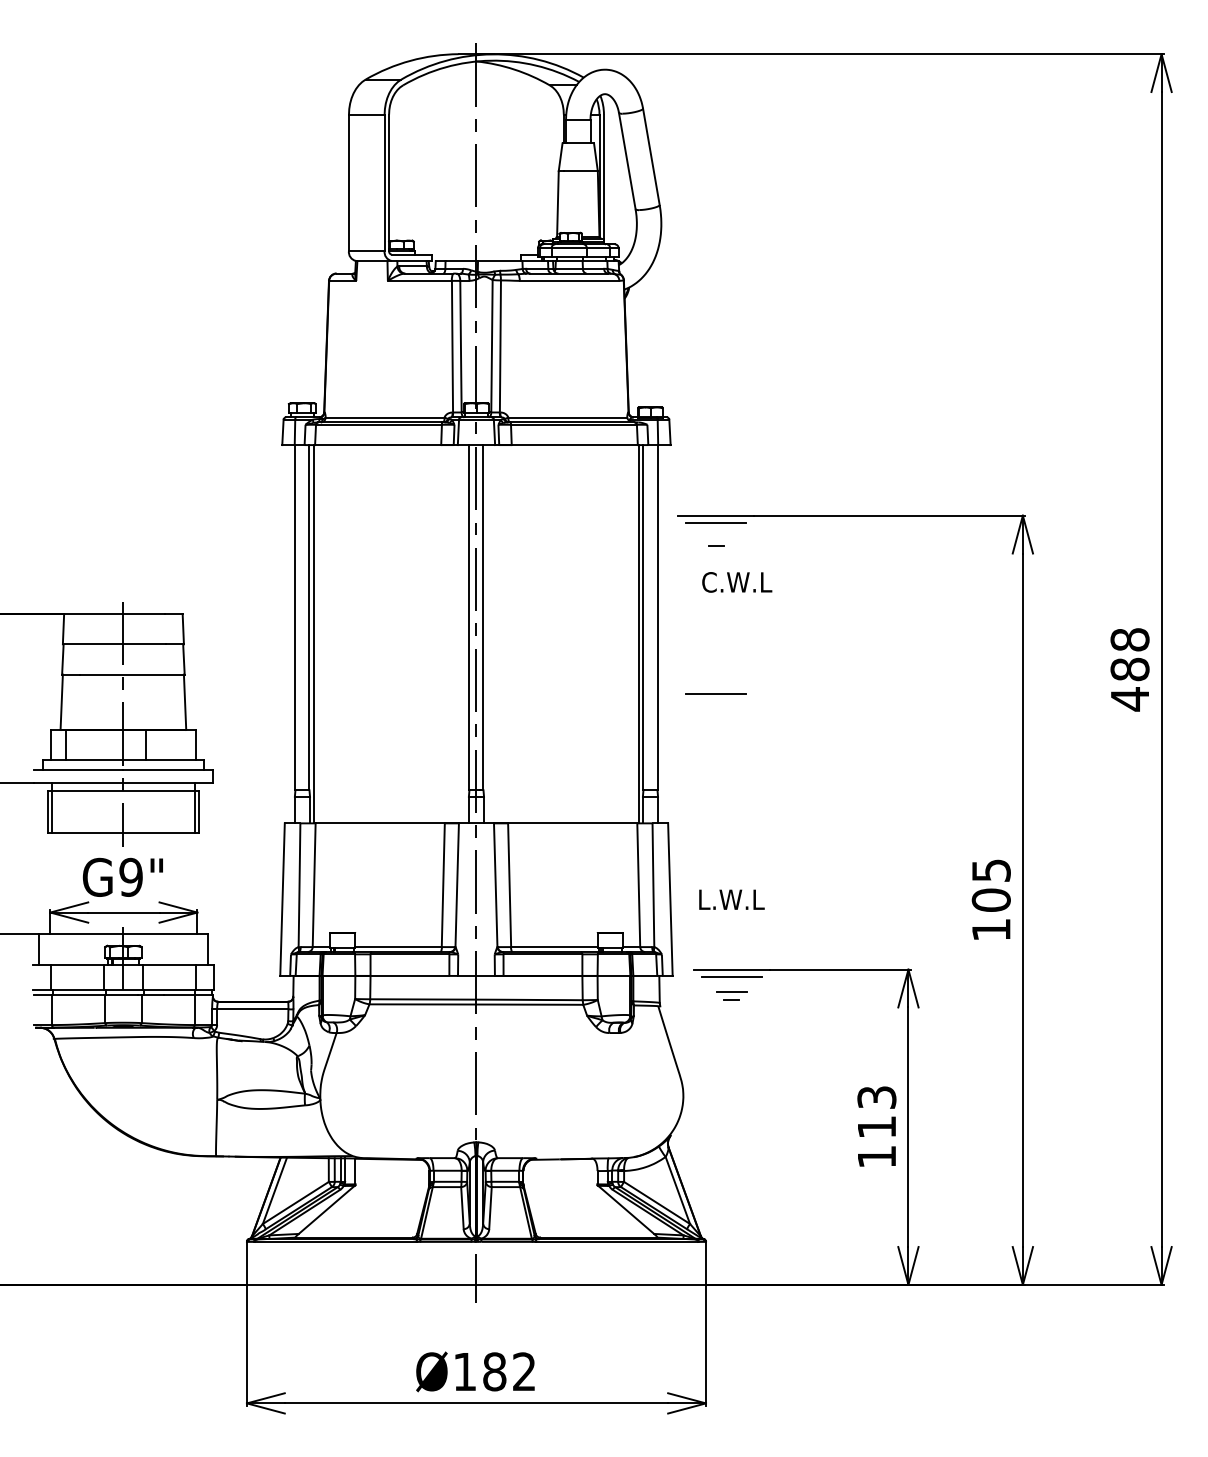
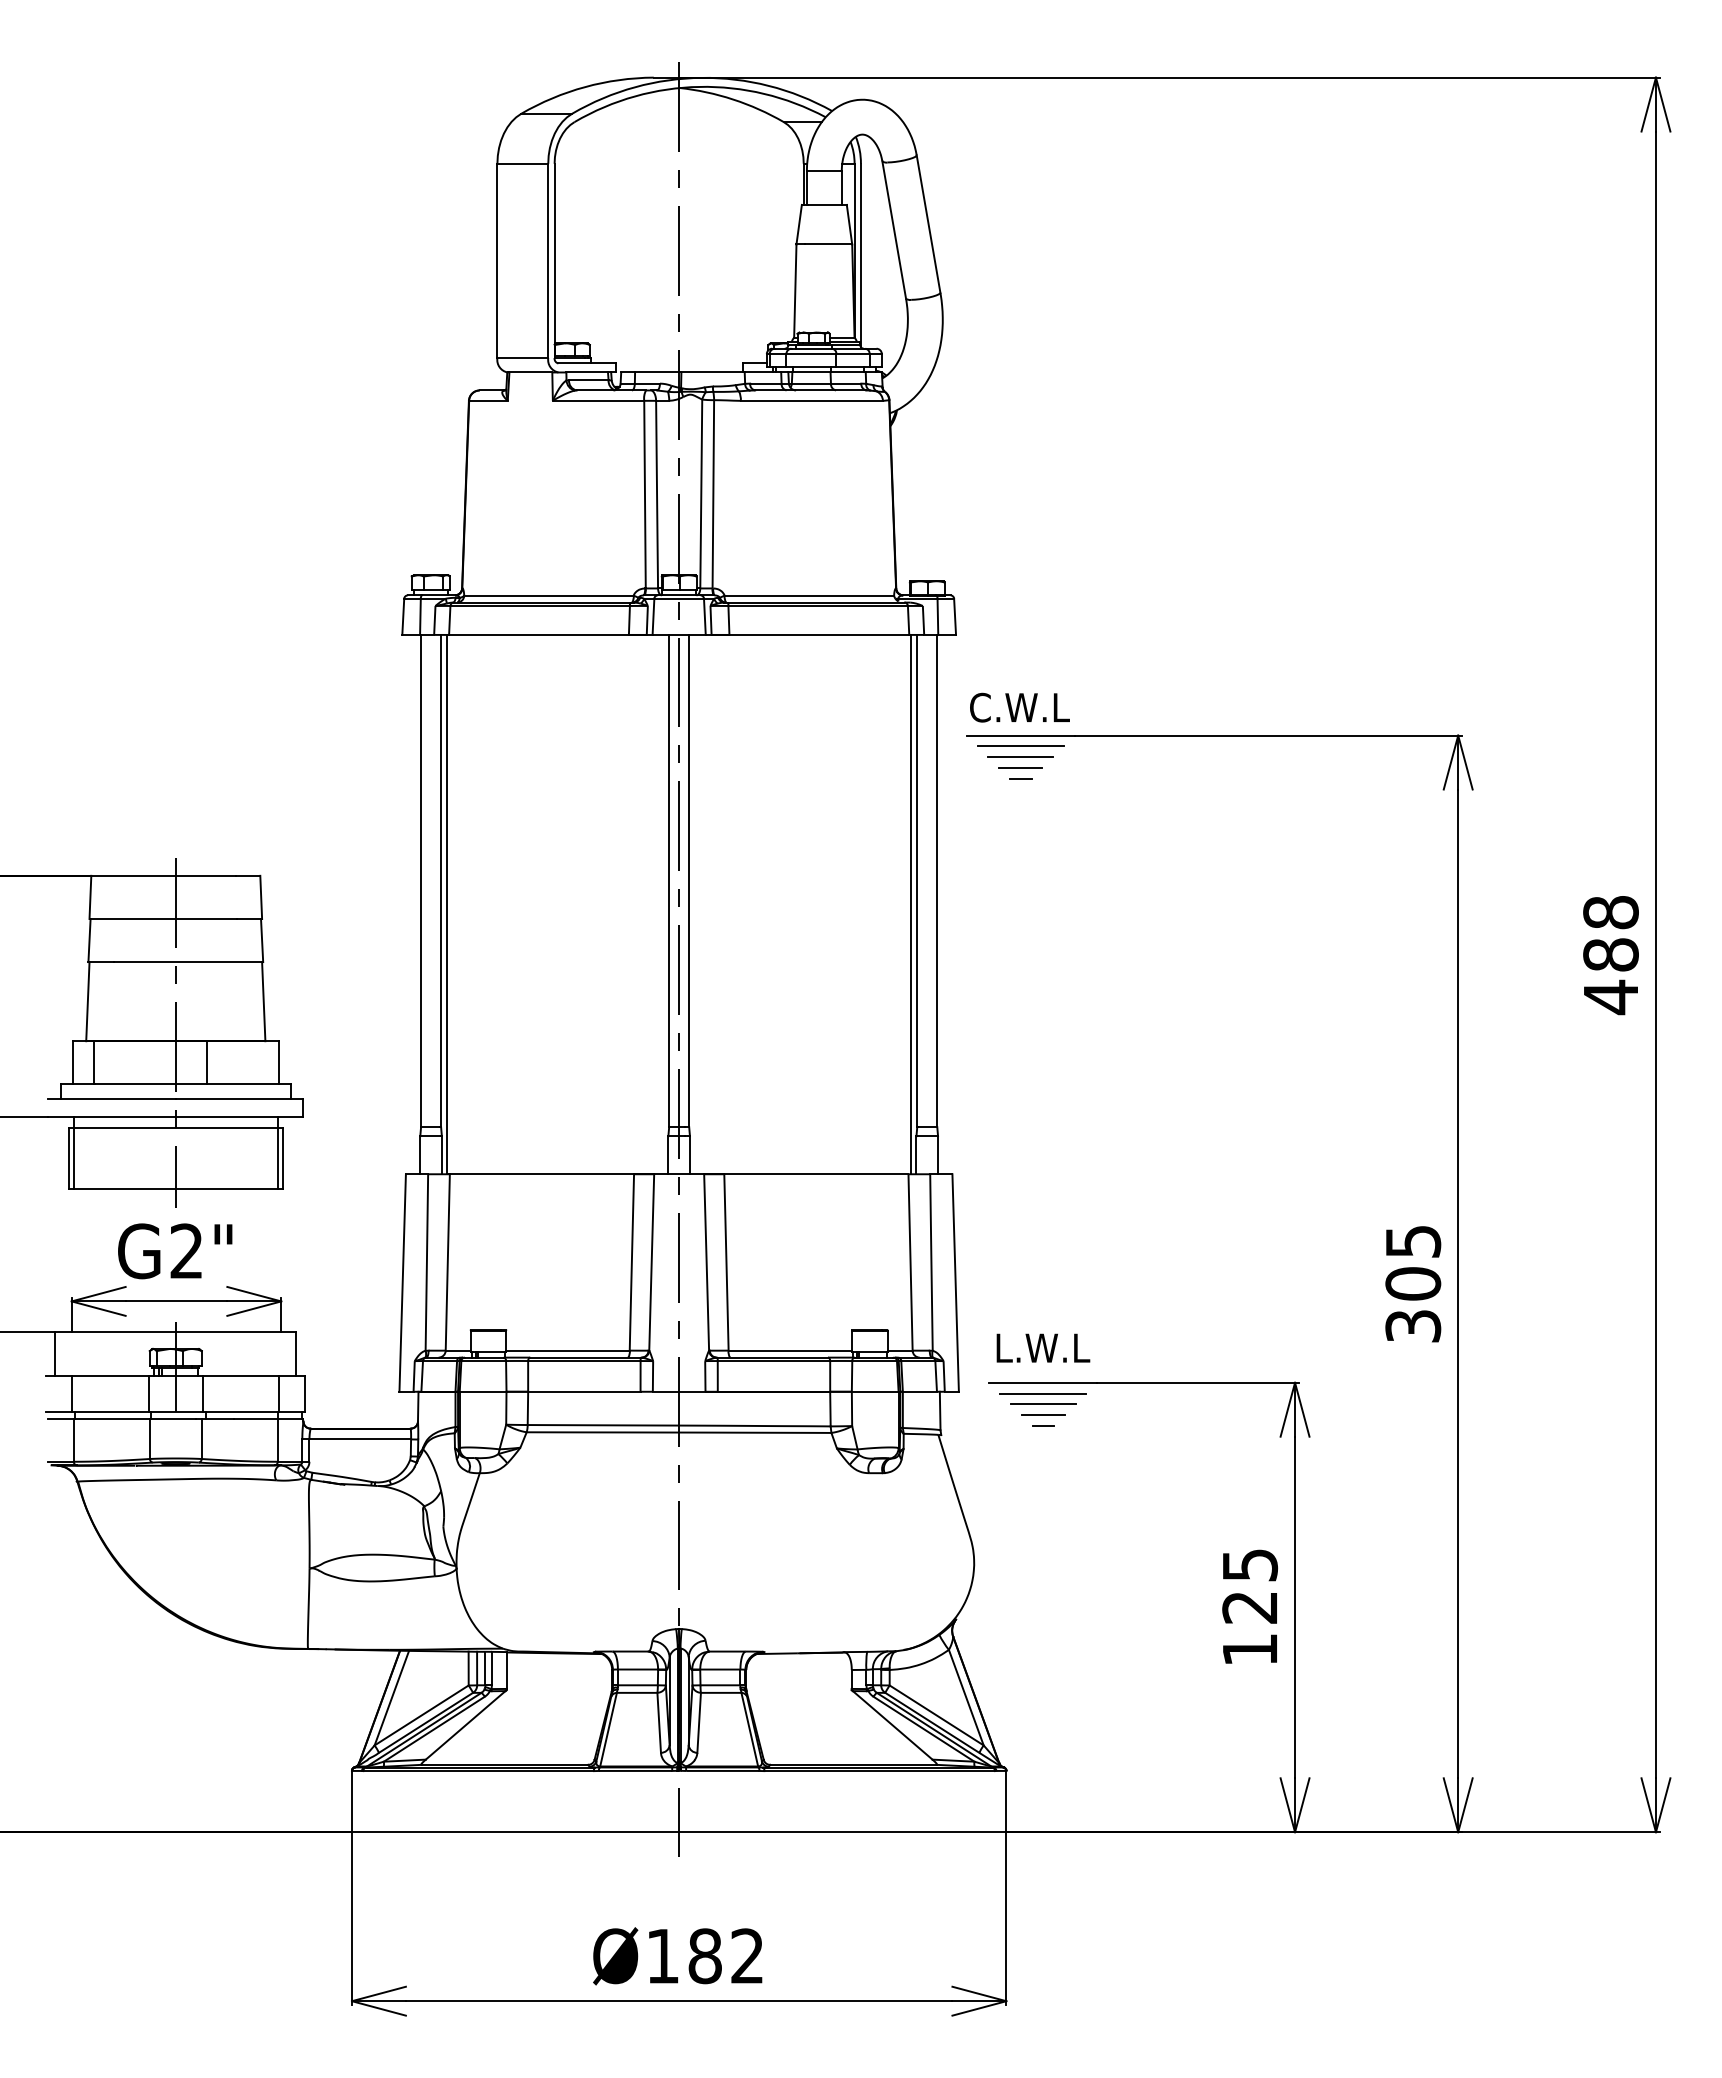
line: (715, 531) -> (1020, 757), added
line: (715, 538) -> (1020, 767), added
text: (736, 582) -> (1019, 707), moved
line: (715, 693) -> (1020, 989), removed
text: (130, 877) -> (186, 1251), G9" -> G2"
text: (732, 899) -> (1043, 1347), moved
text: (991, 930) -> (1413, 1326), 105 -> 305
line: (732, 984) -> (1043, 1403), added
text: (876, 1112) -> (1249, 1586), 113 -> 125

